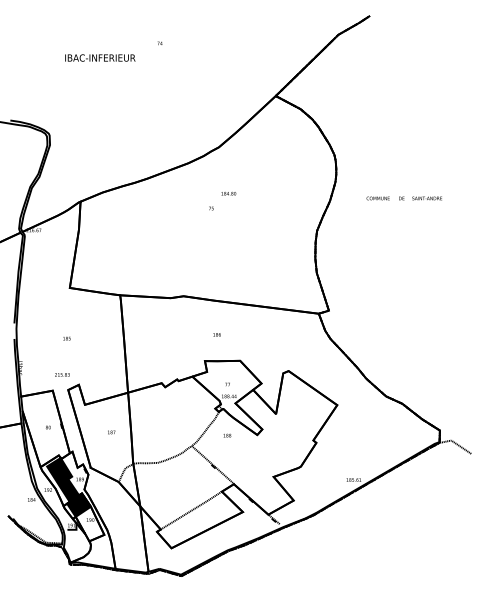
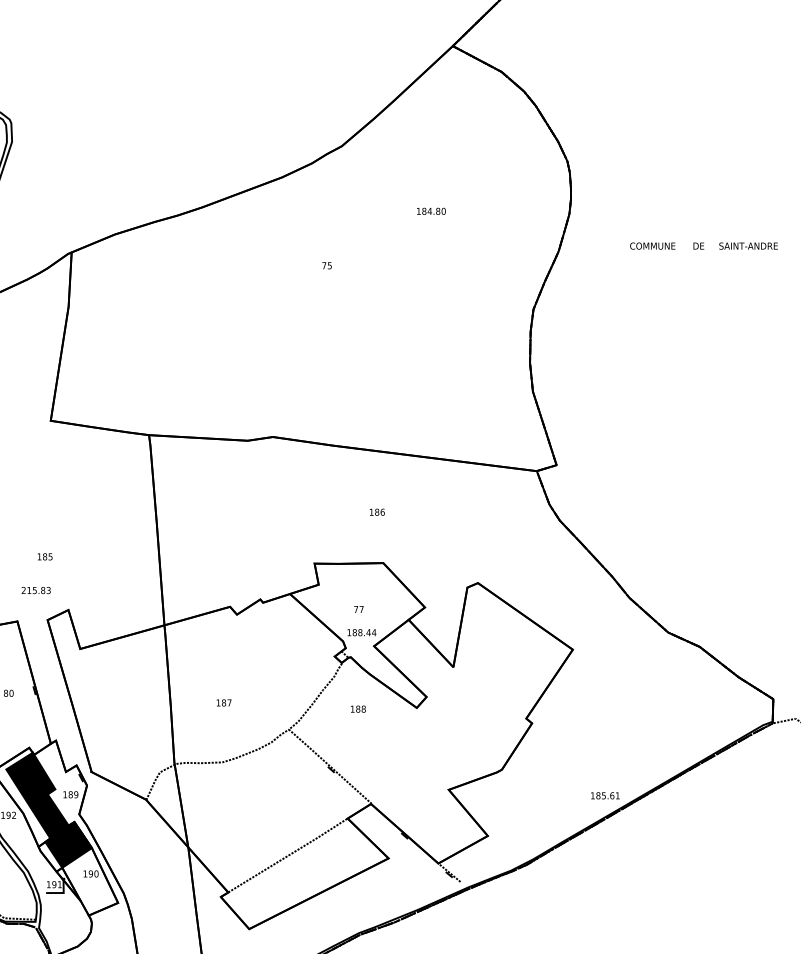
text: (228, 193) -> (430, 211), moved
text: (216, 334) -> (376, 511), moved
text: (66, 338) -> (44, 556), moved
text: (111, 432) -> (223, 703), moved

